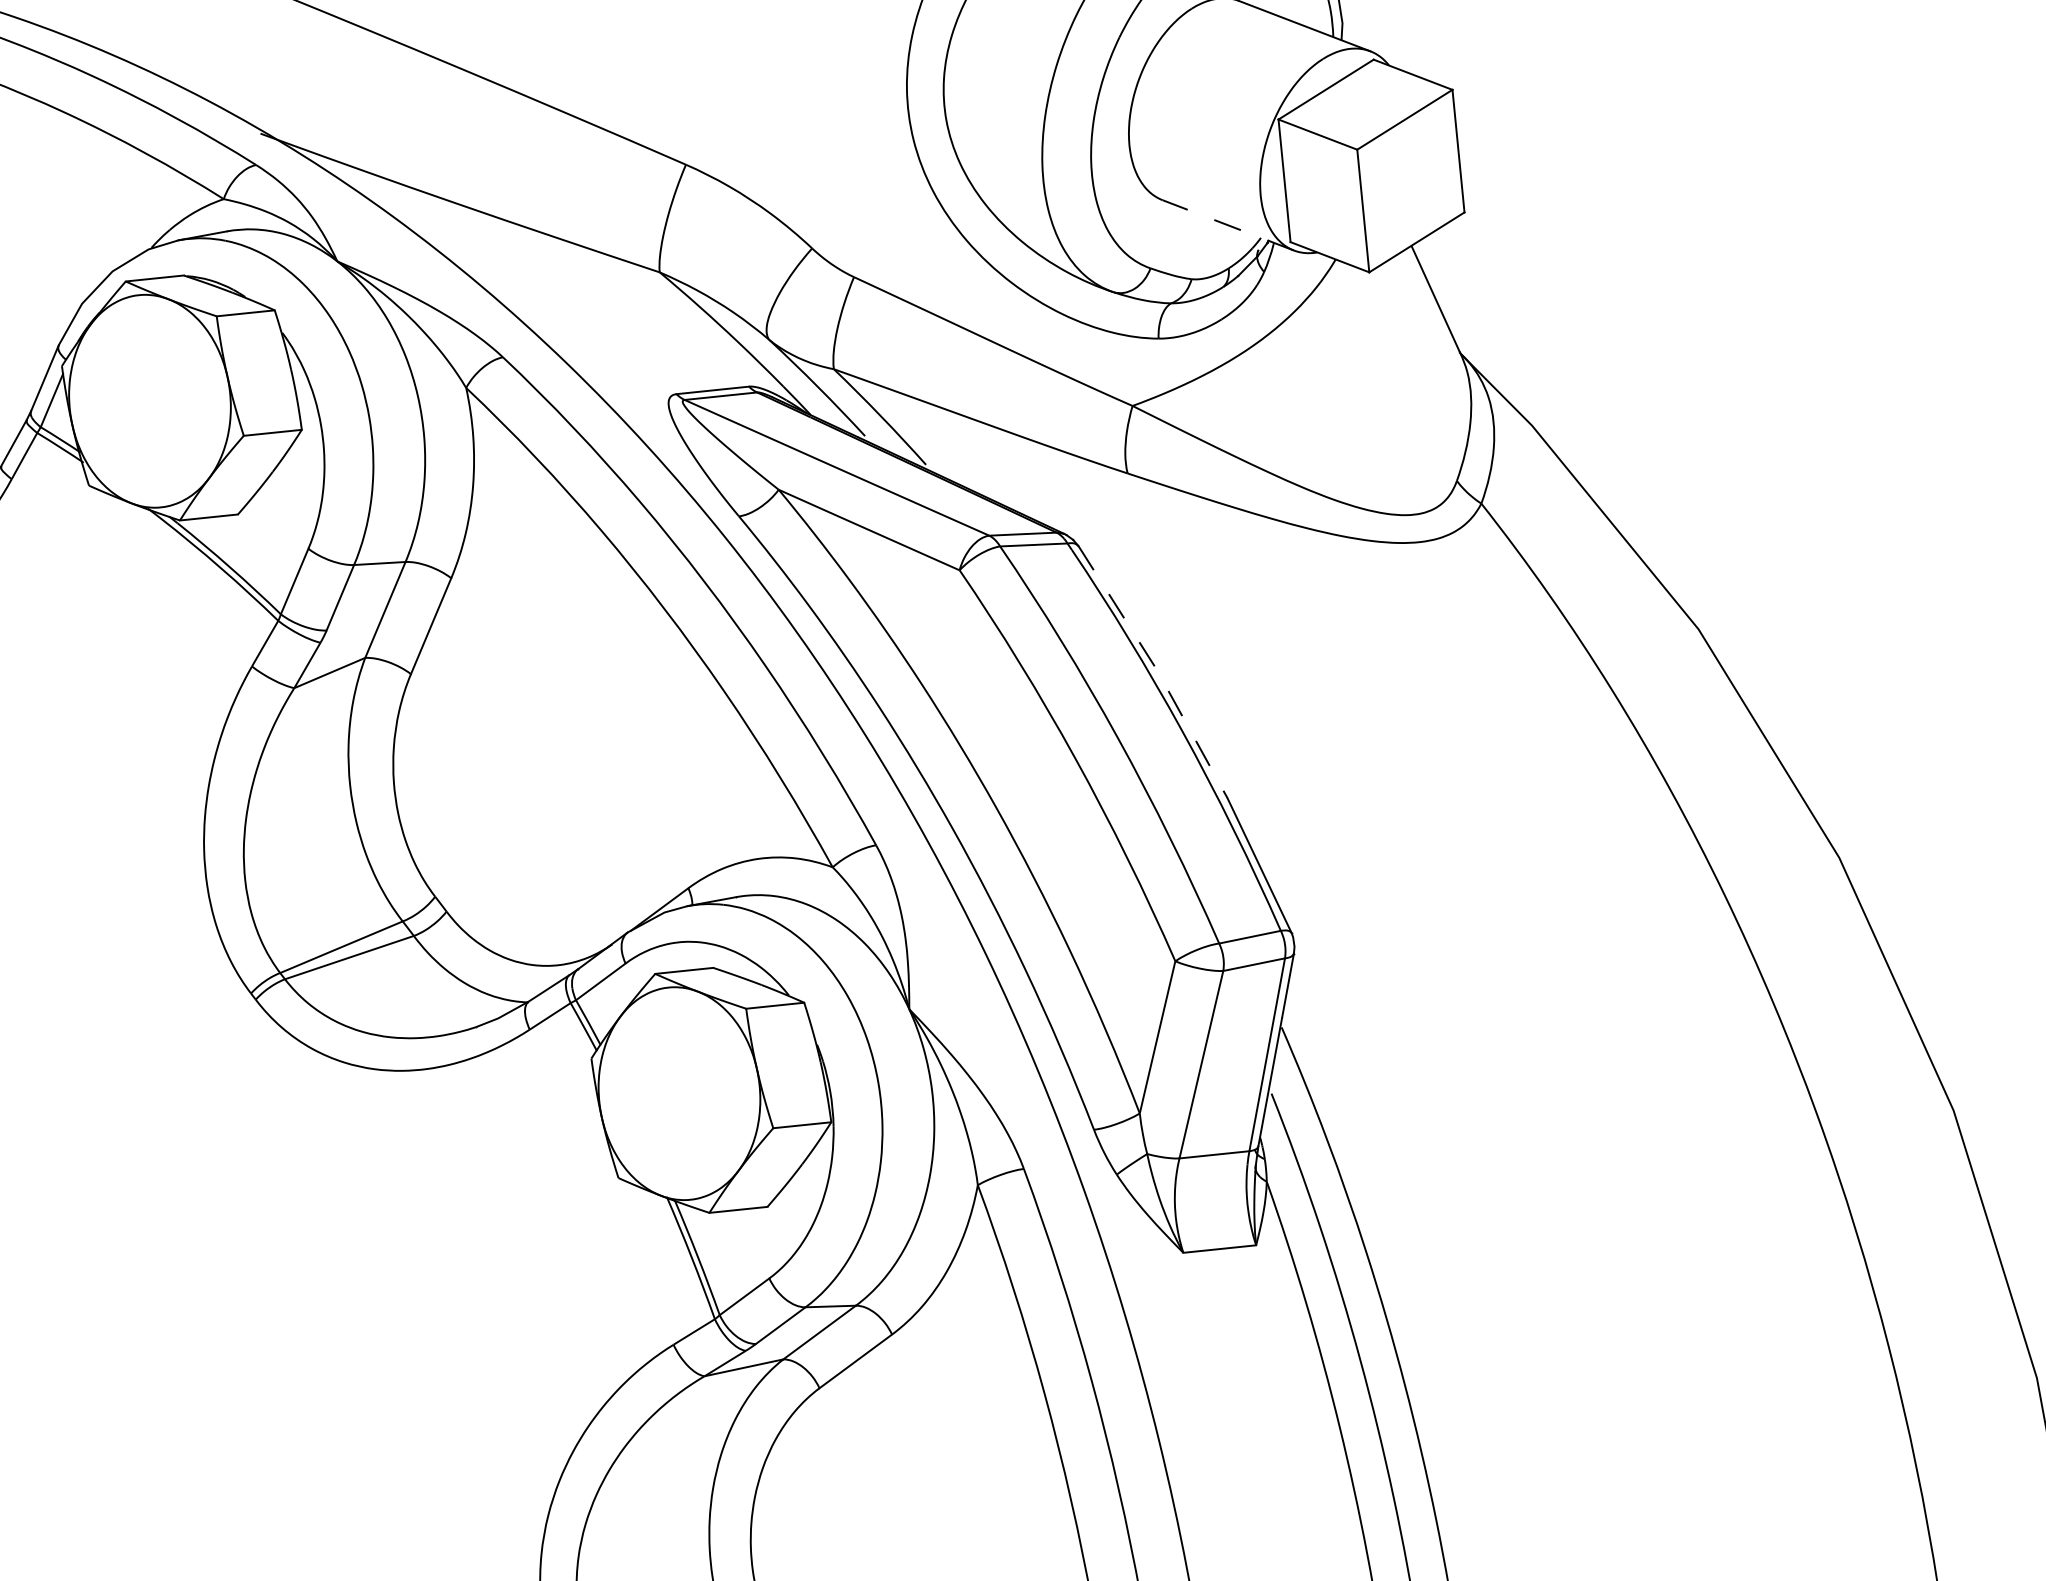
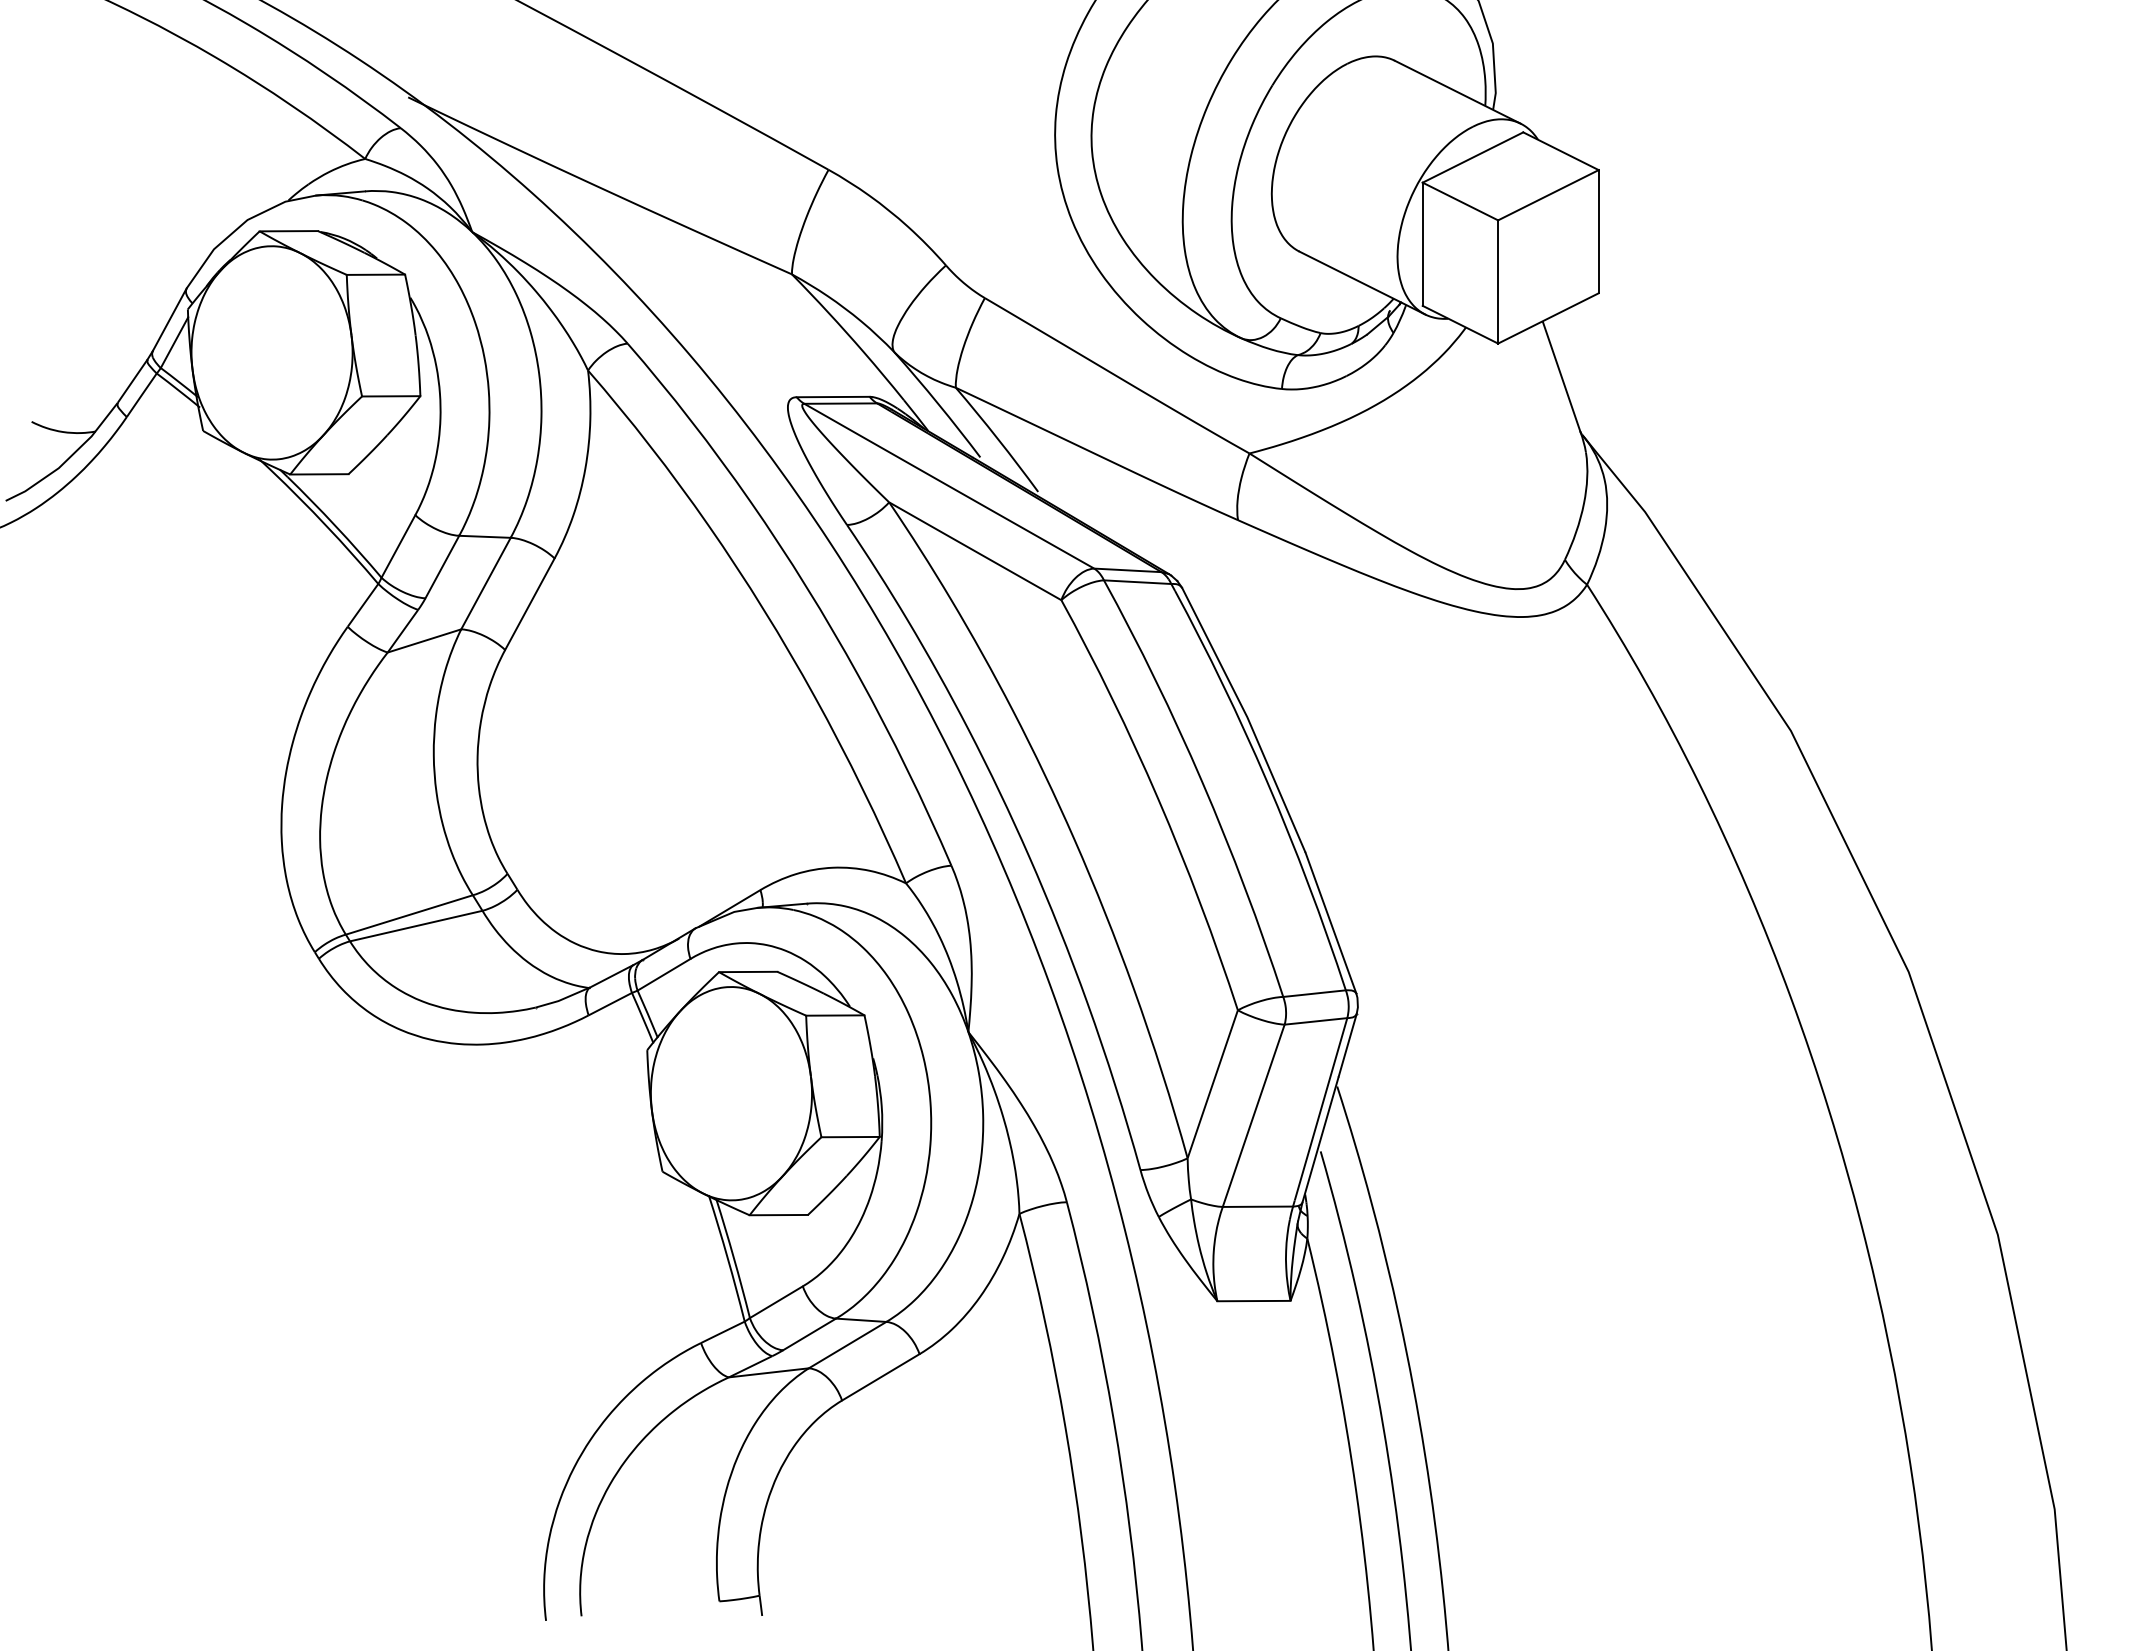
line: (1227, 224) -> (1361, 282), dashed -> solid
line: (1156, 669) -> (1247, 718), dashed -> solid

